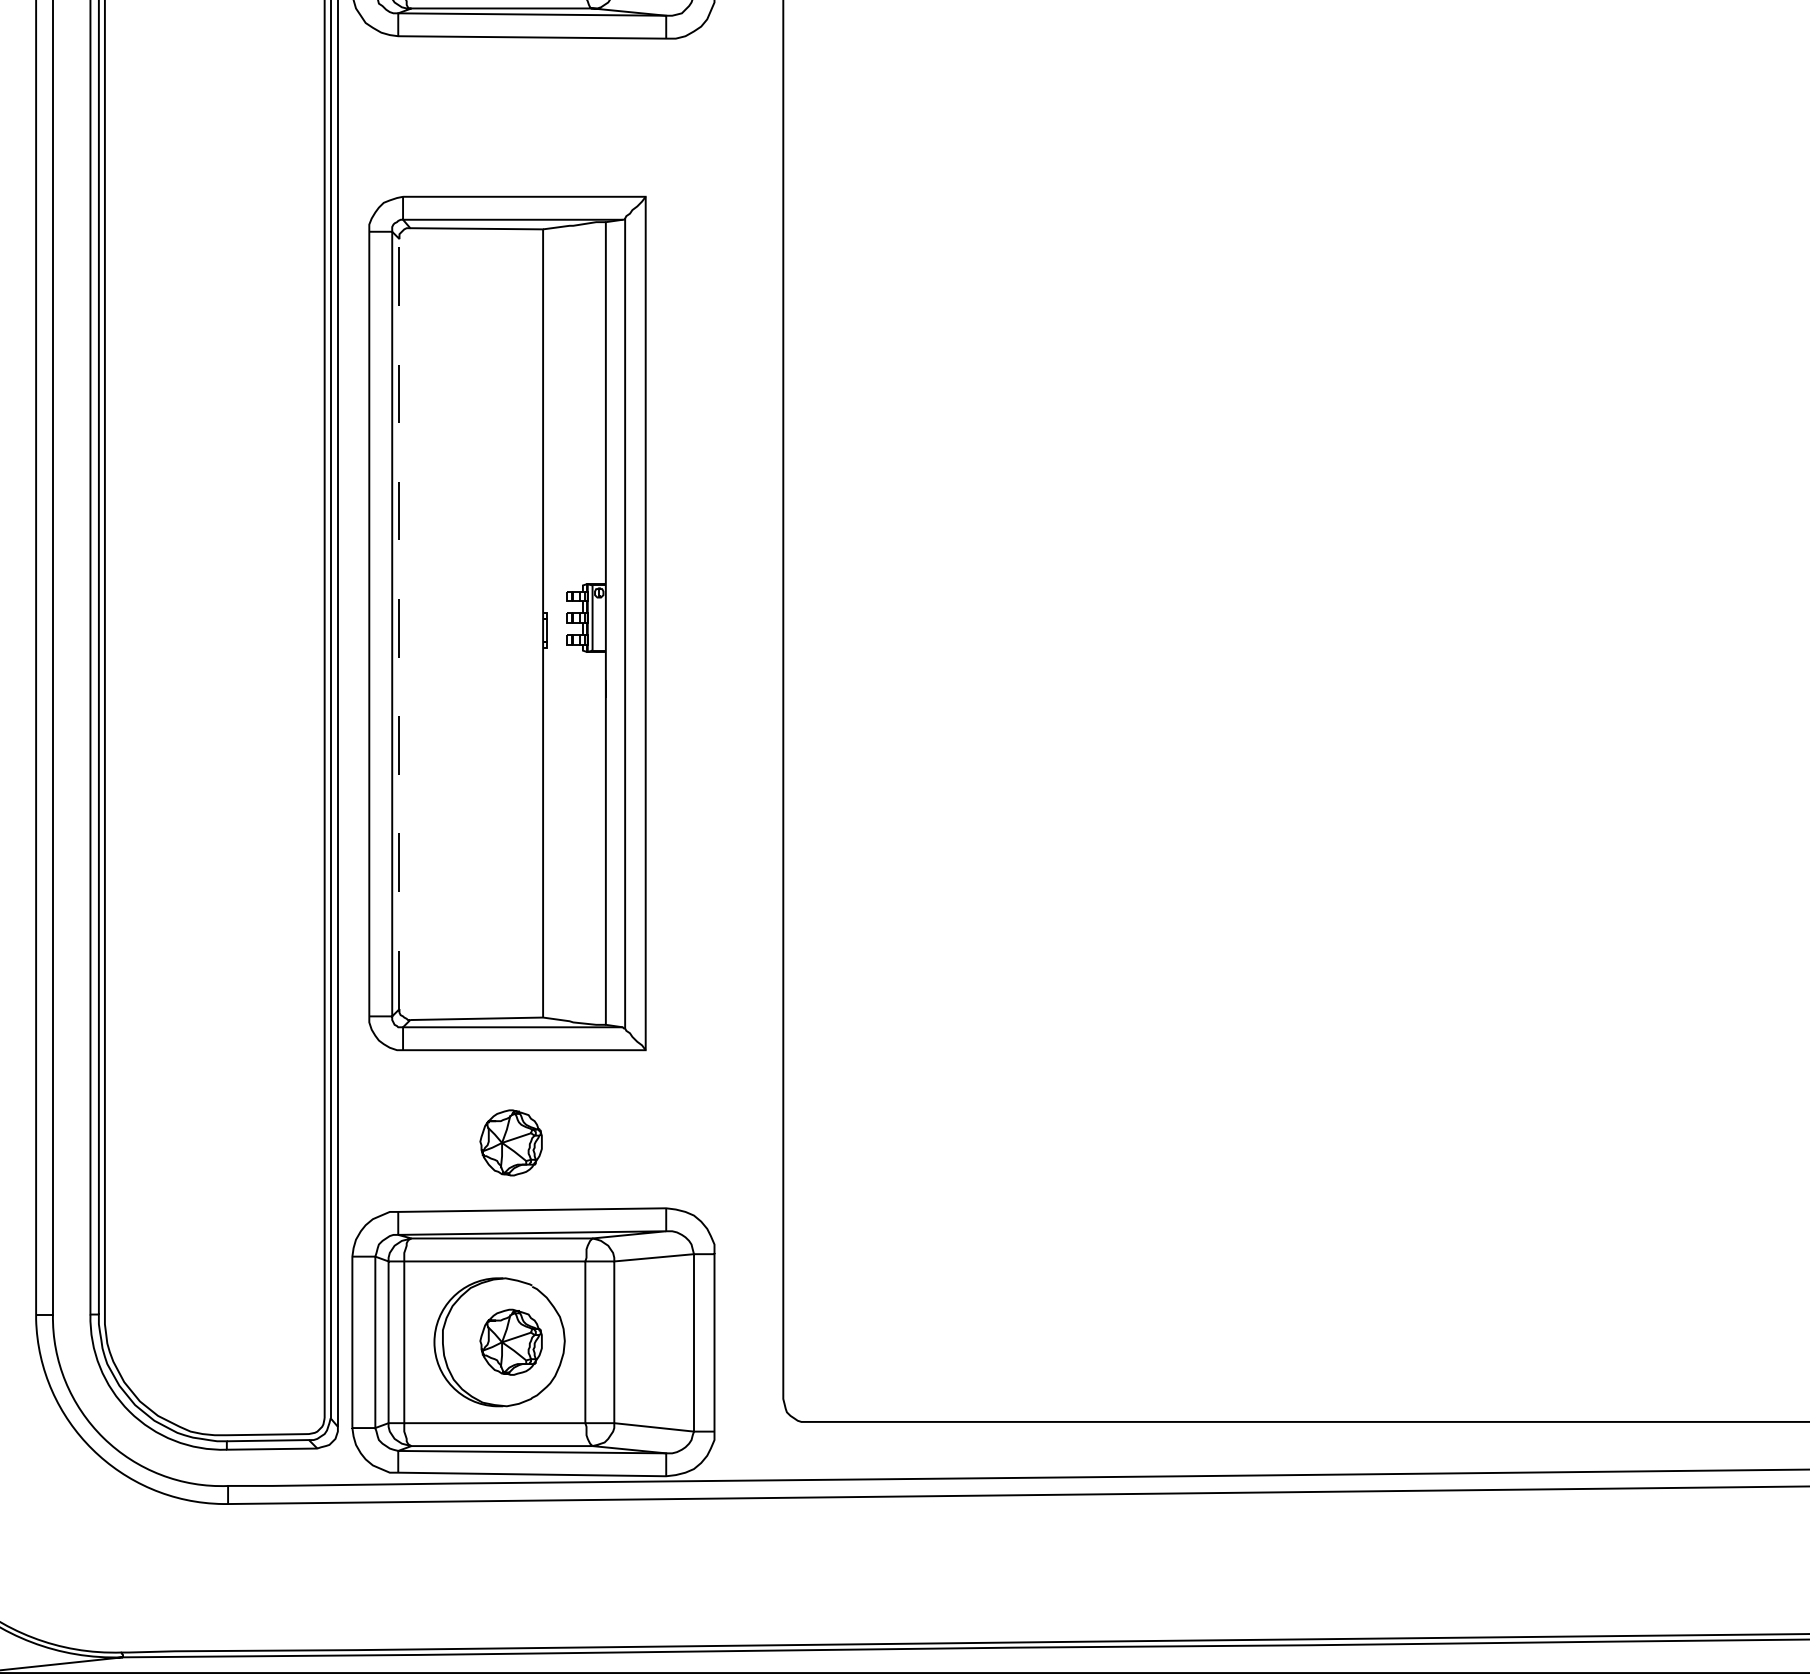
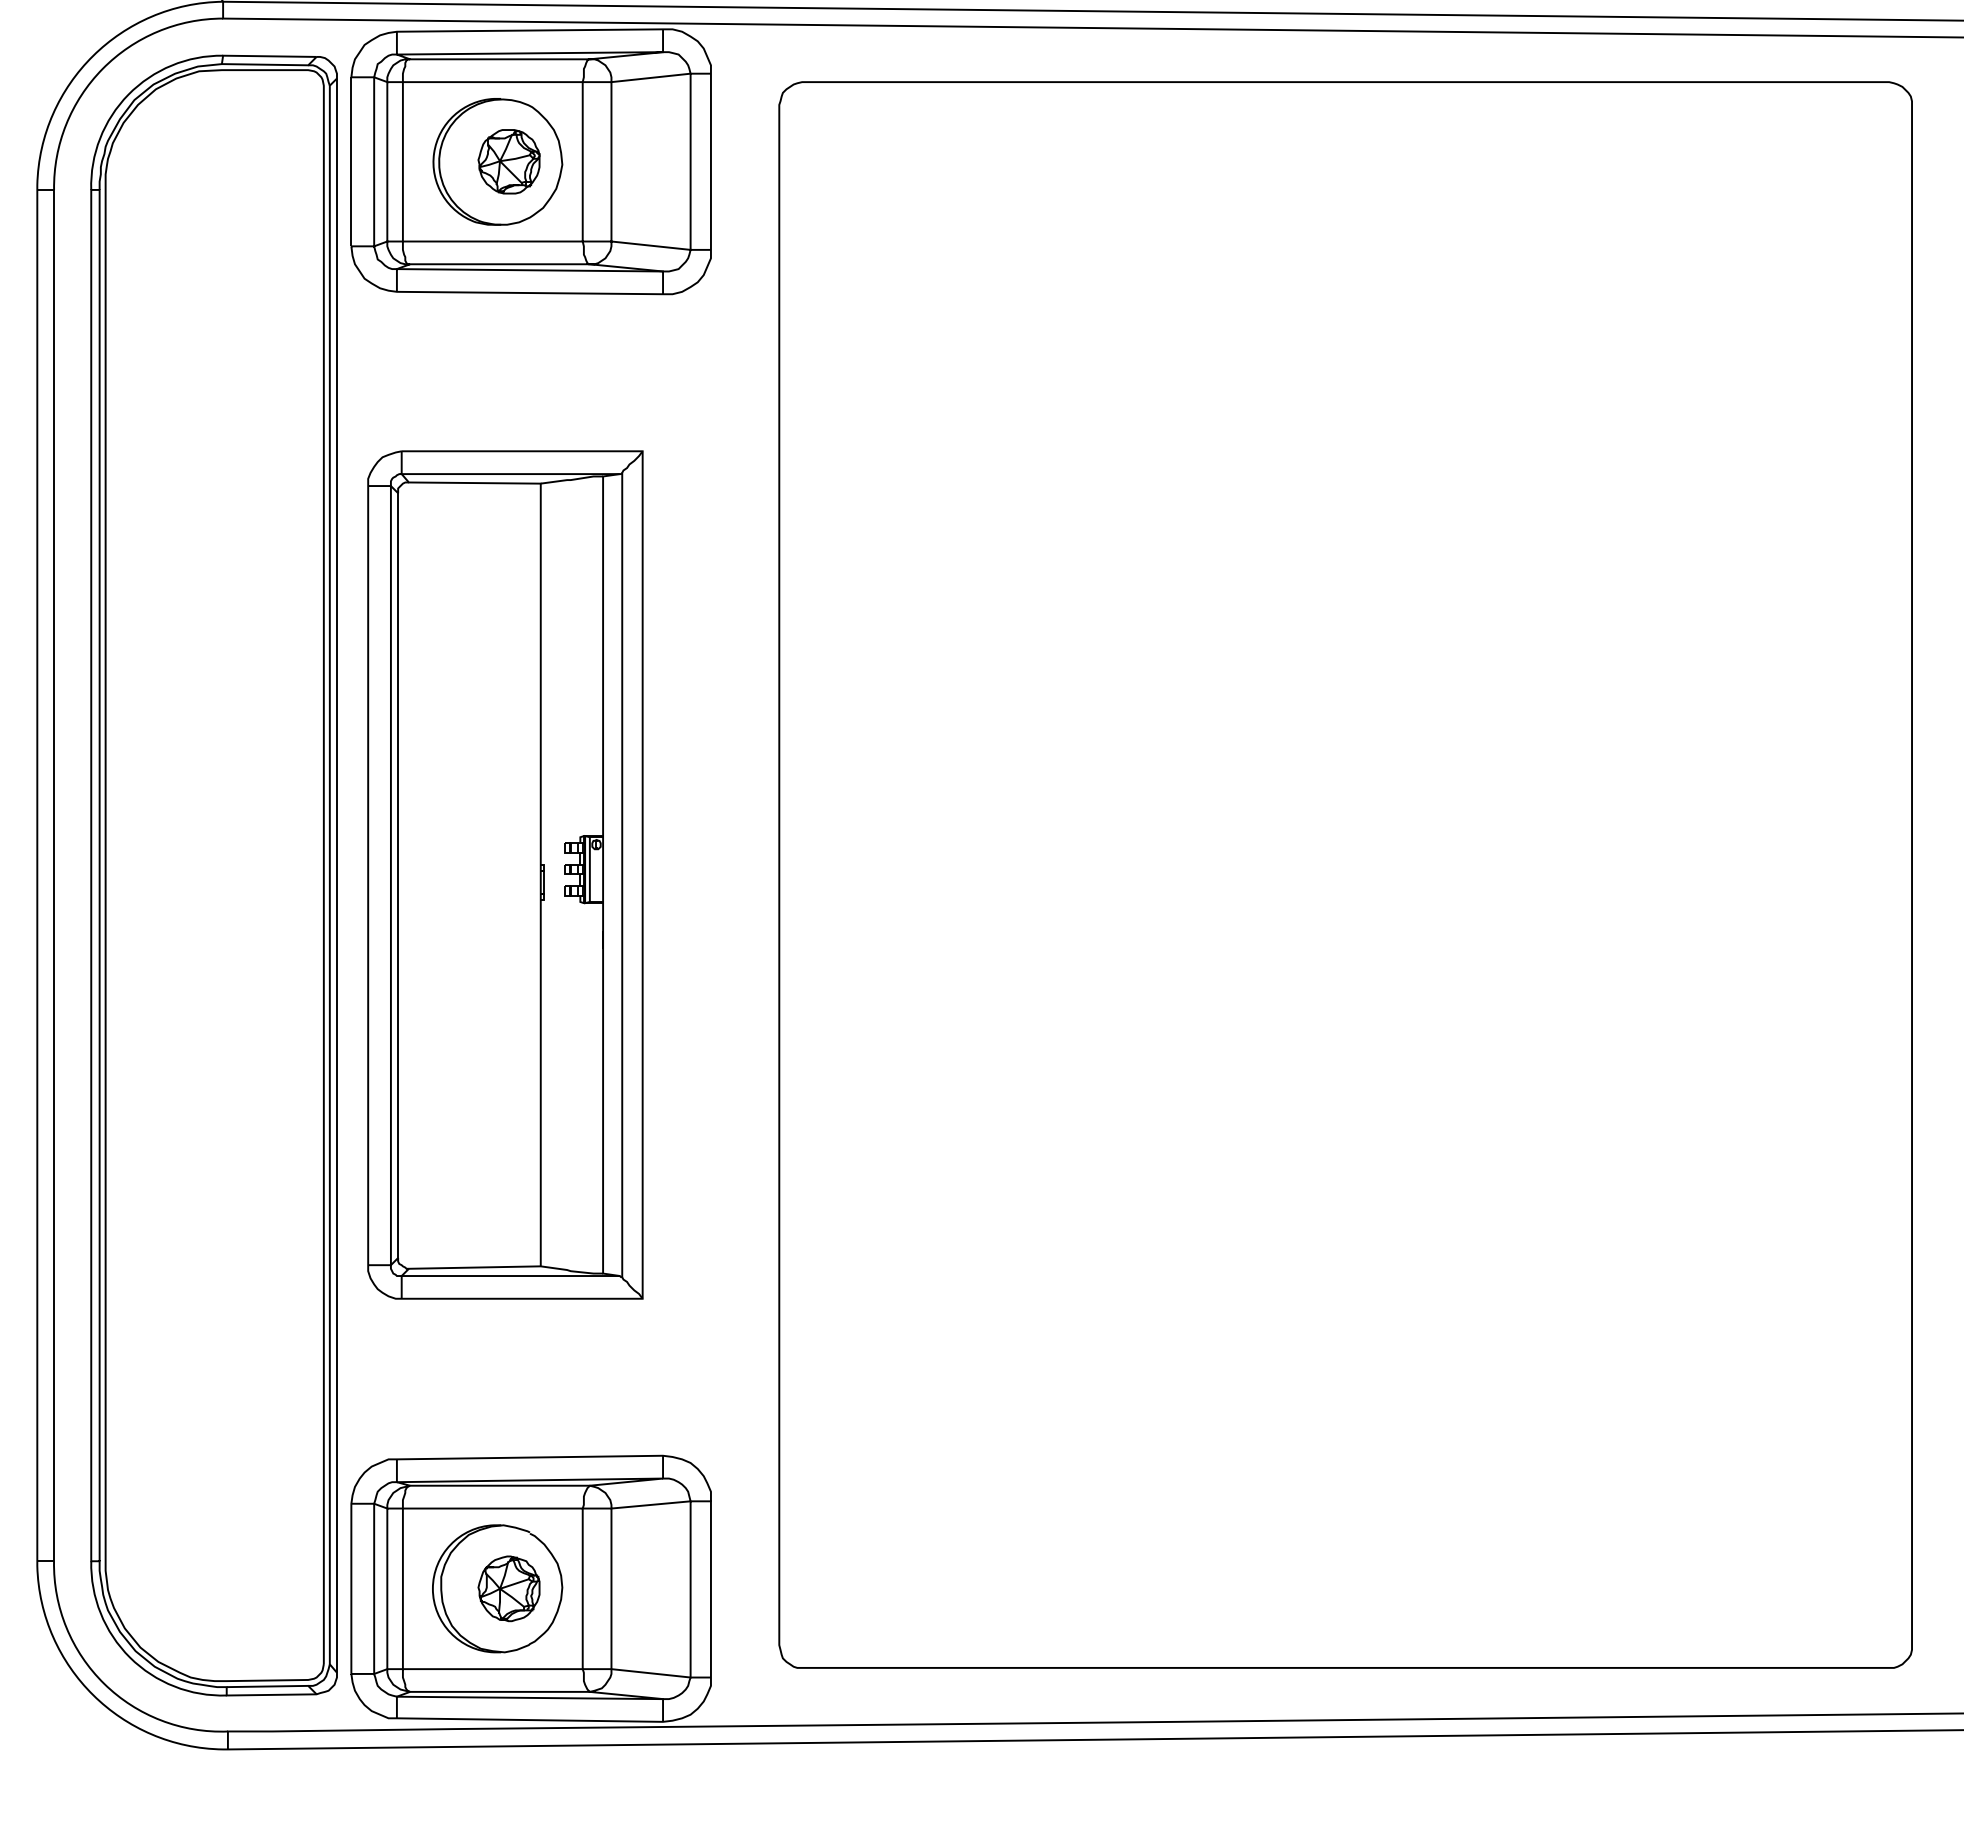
line: (399, 623) -> (398, 875), dashed -> solid
part: (510, 1142) -> (508, 1390), removed

